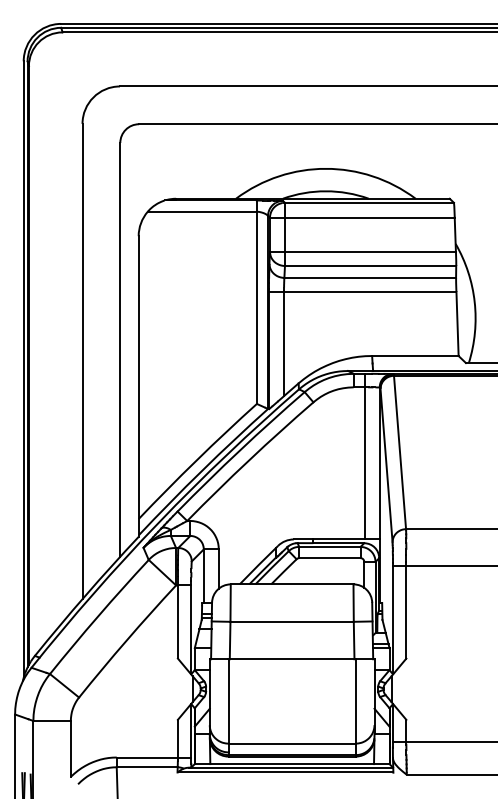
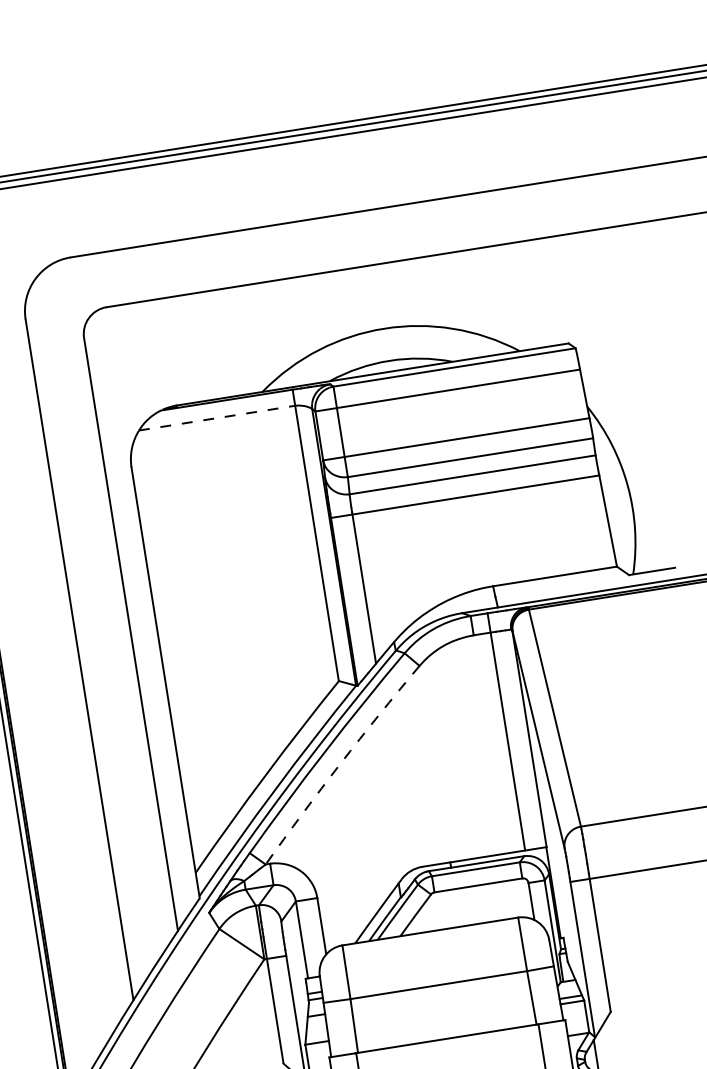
line: (202, 211) -> (217, 417), solid -> dashed
arc: (249, 460) -> (341, 763), solid -> dashed

